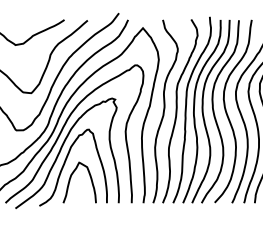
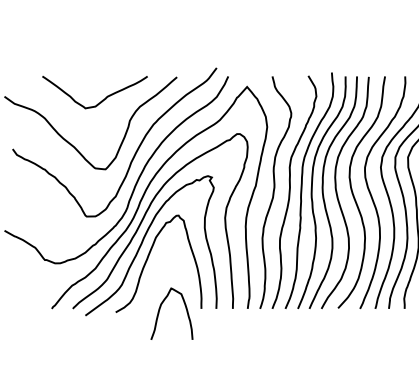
curve: (70, 179) -> (160, 309), moved

